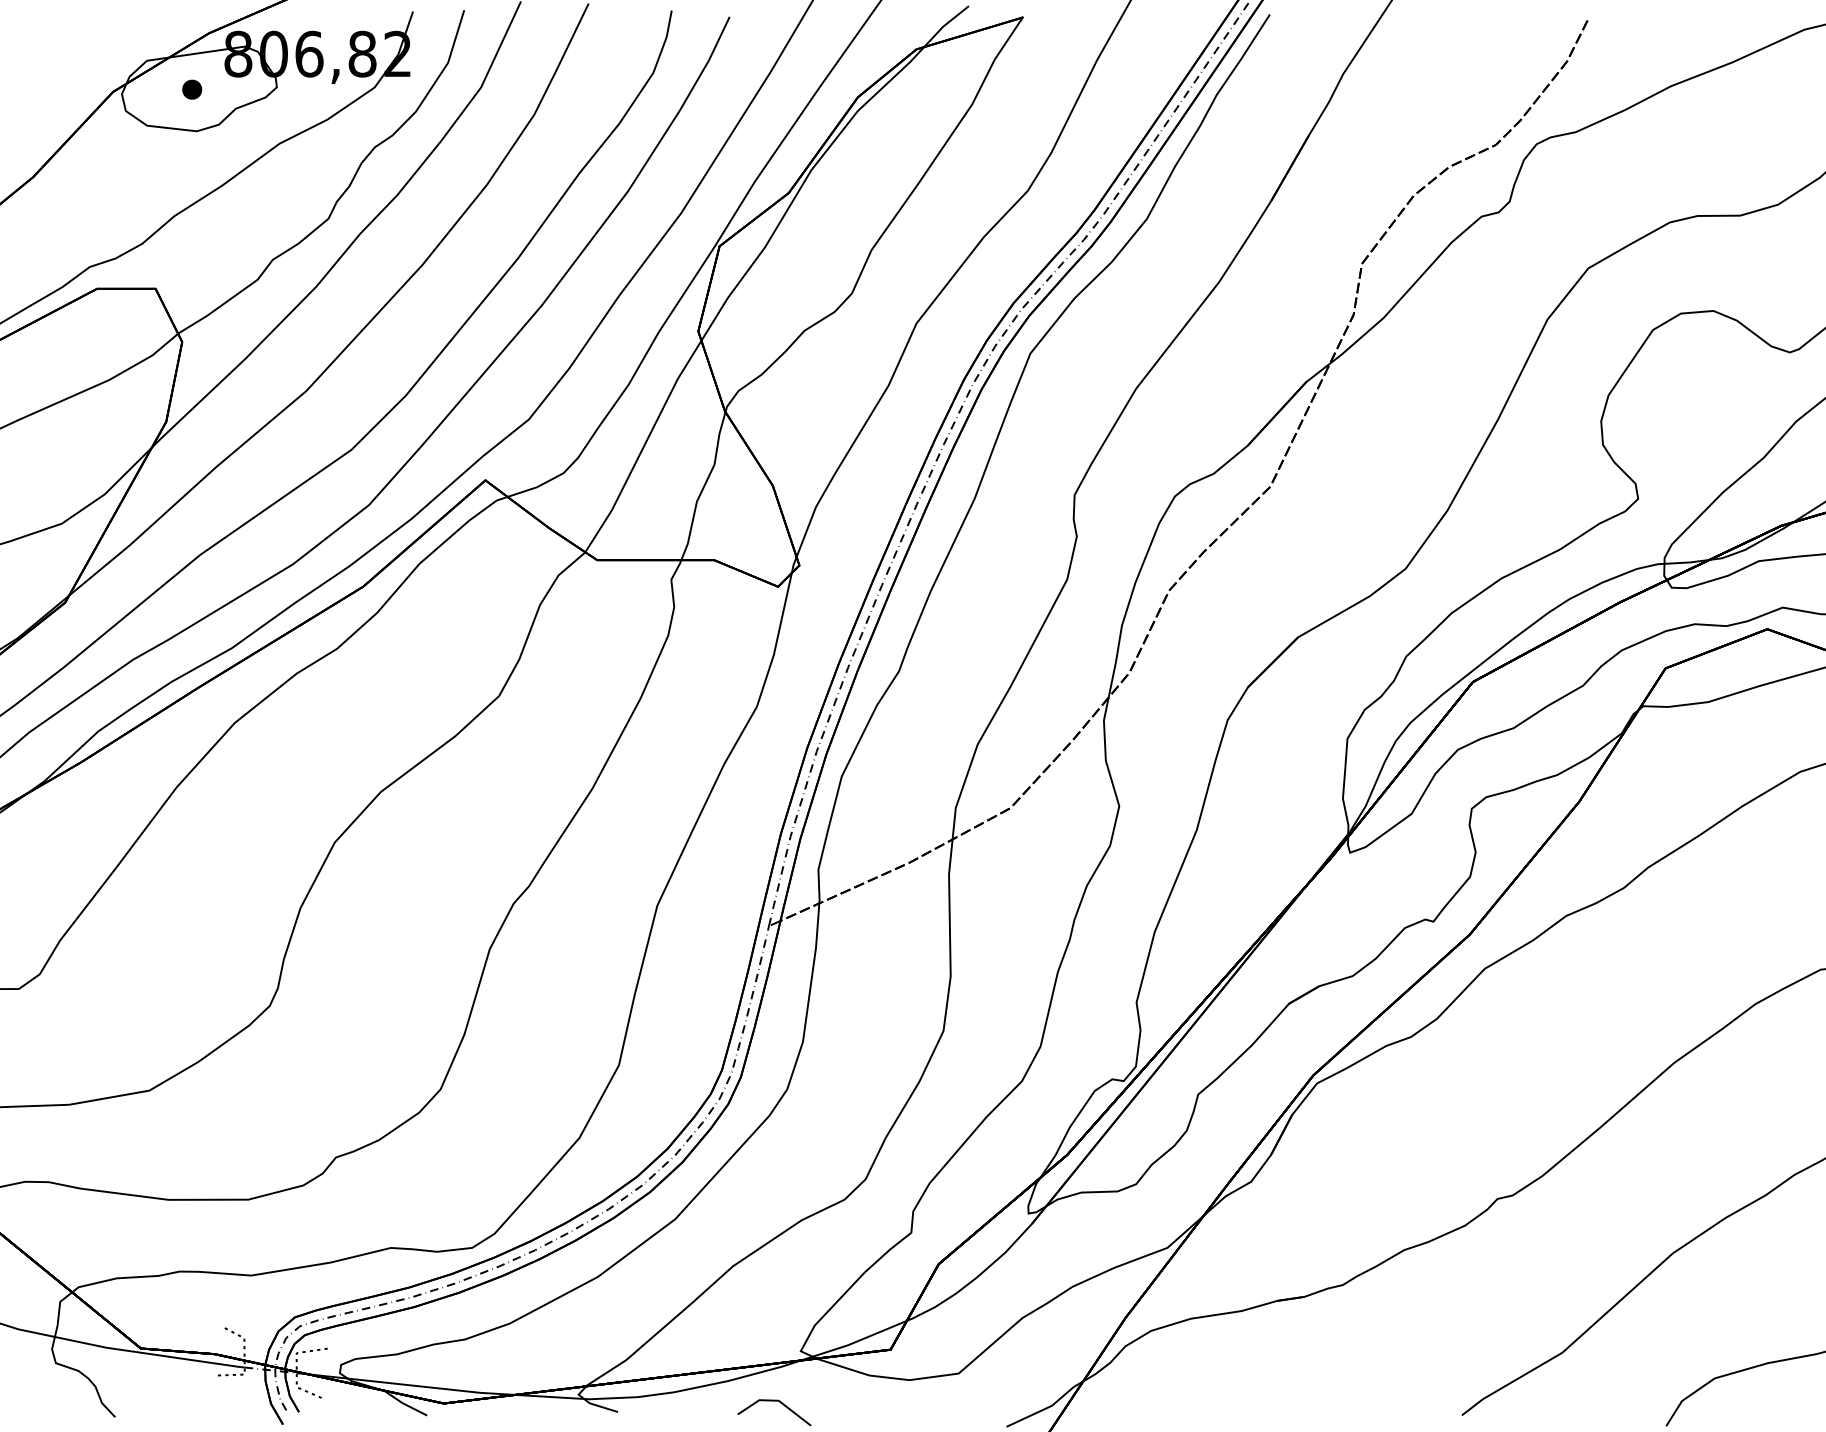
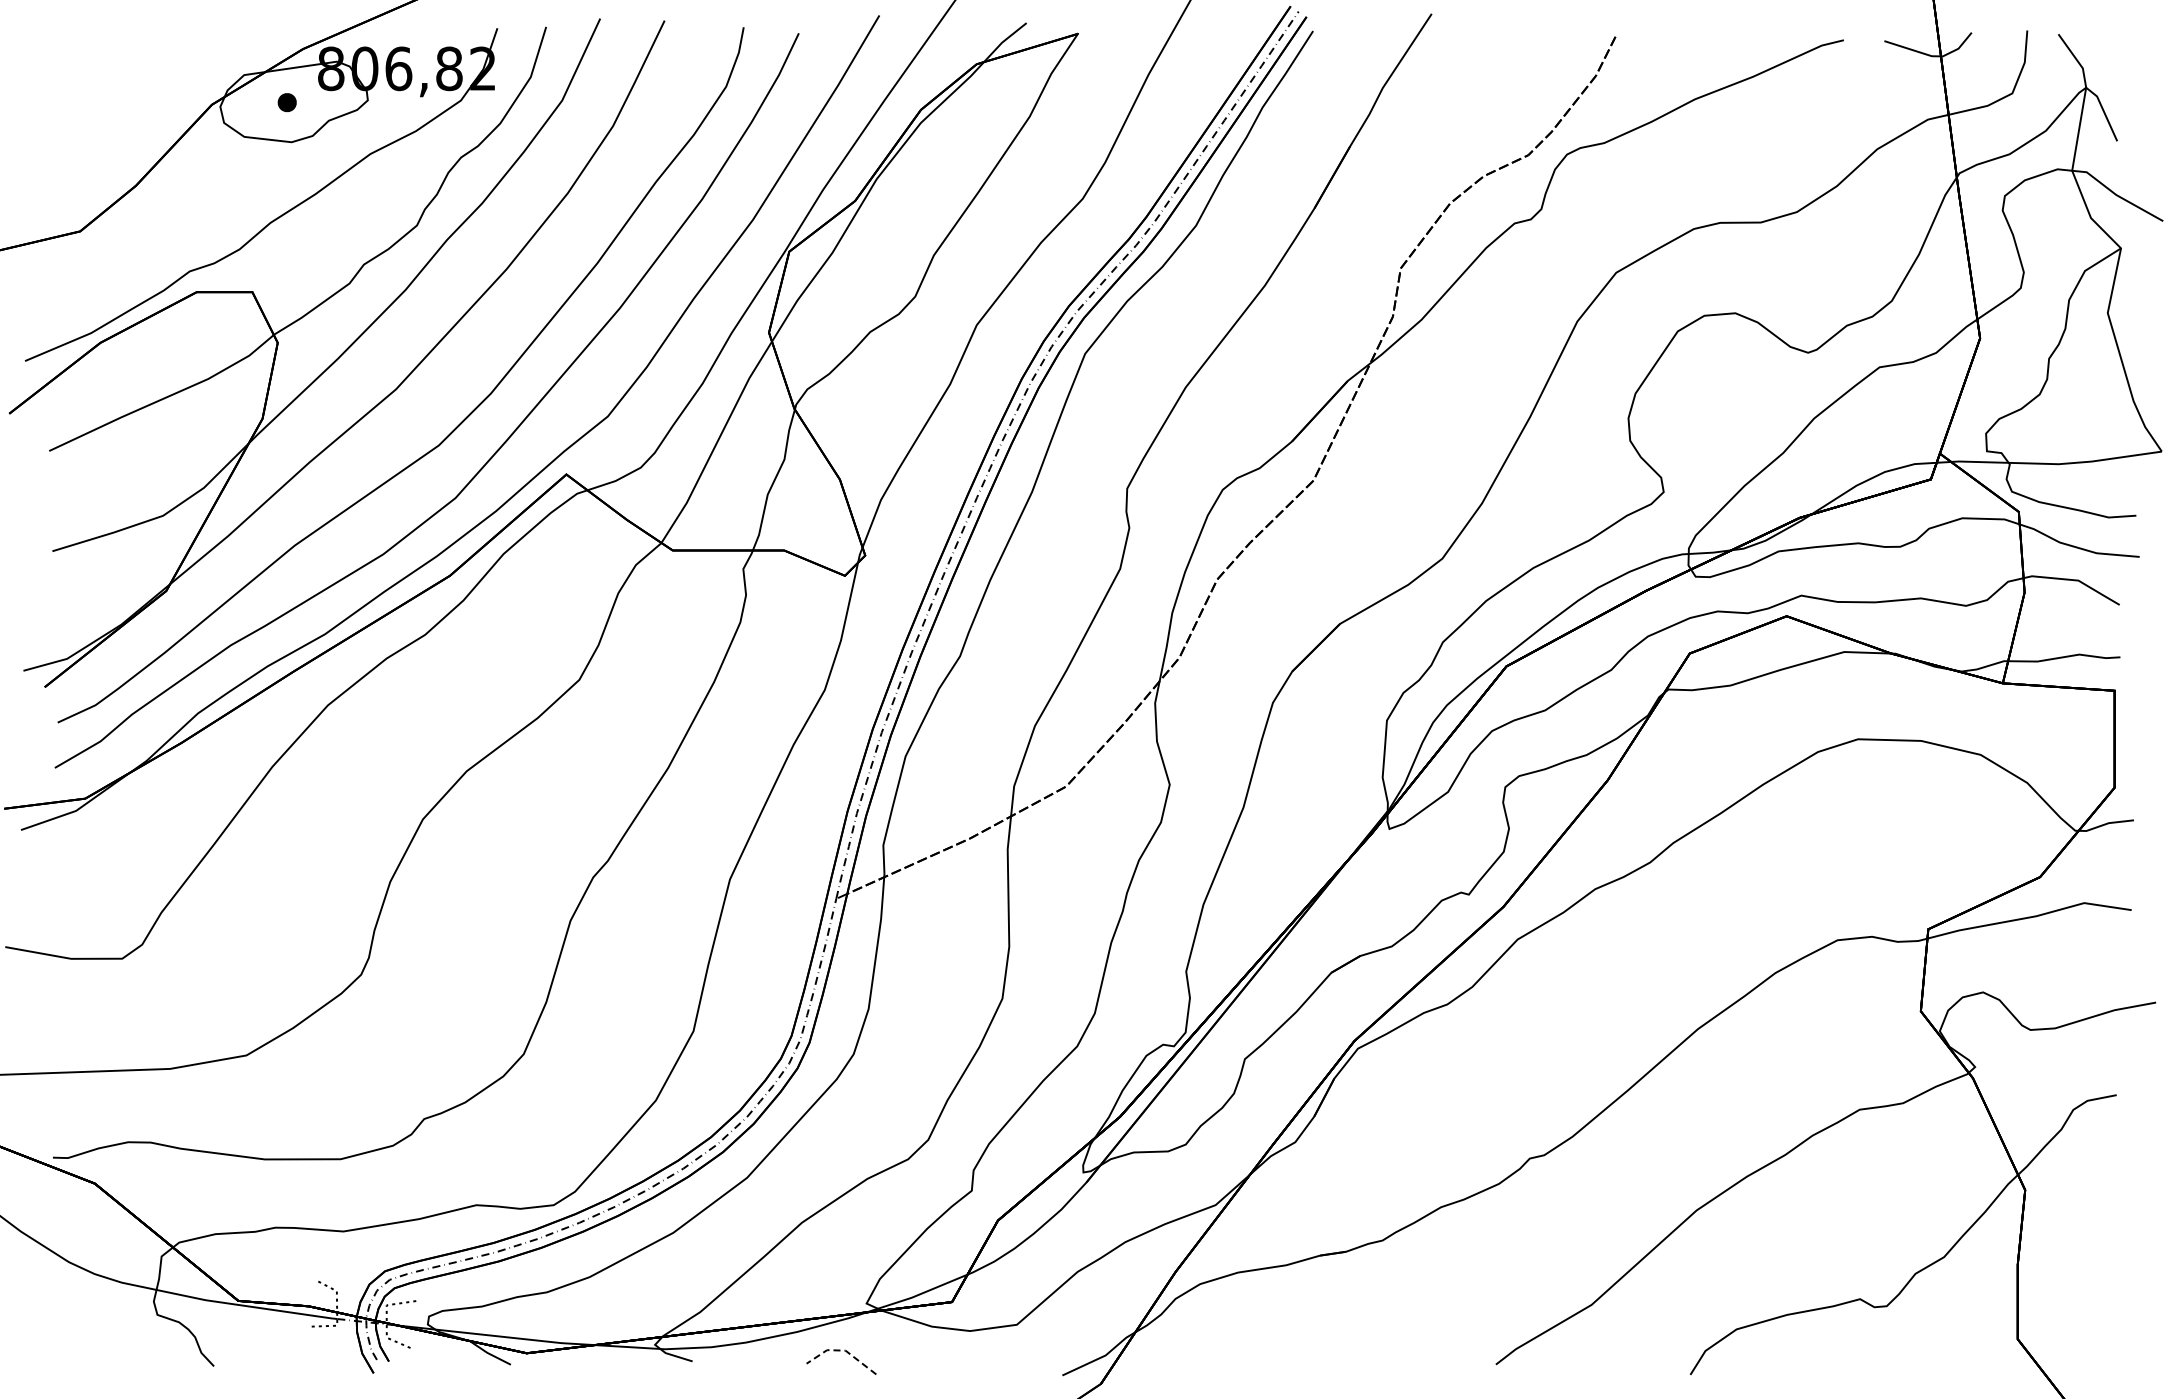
line: (775, 1400) -> (842, 1350), solid -> dashed

